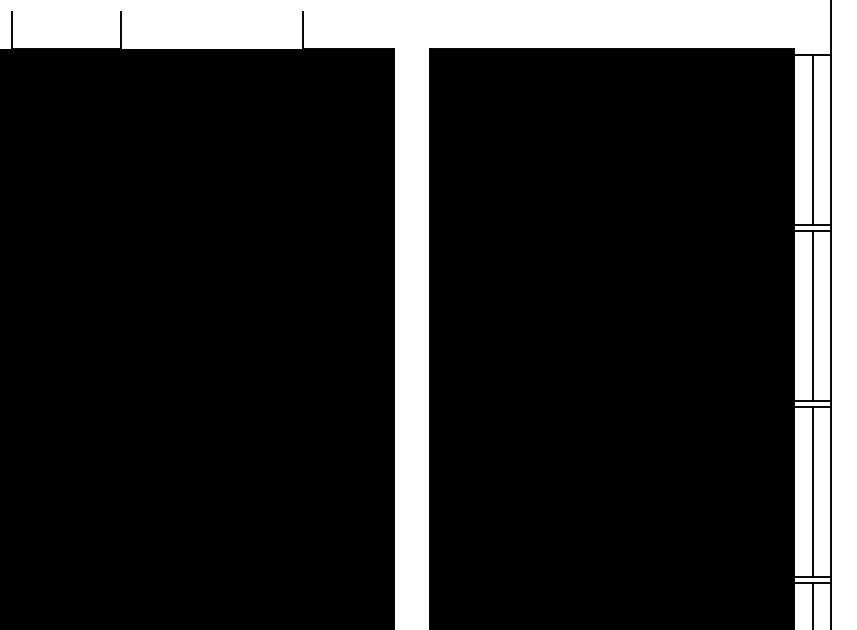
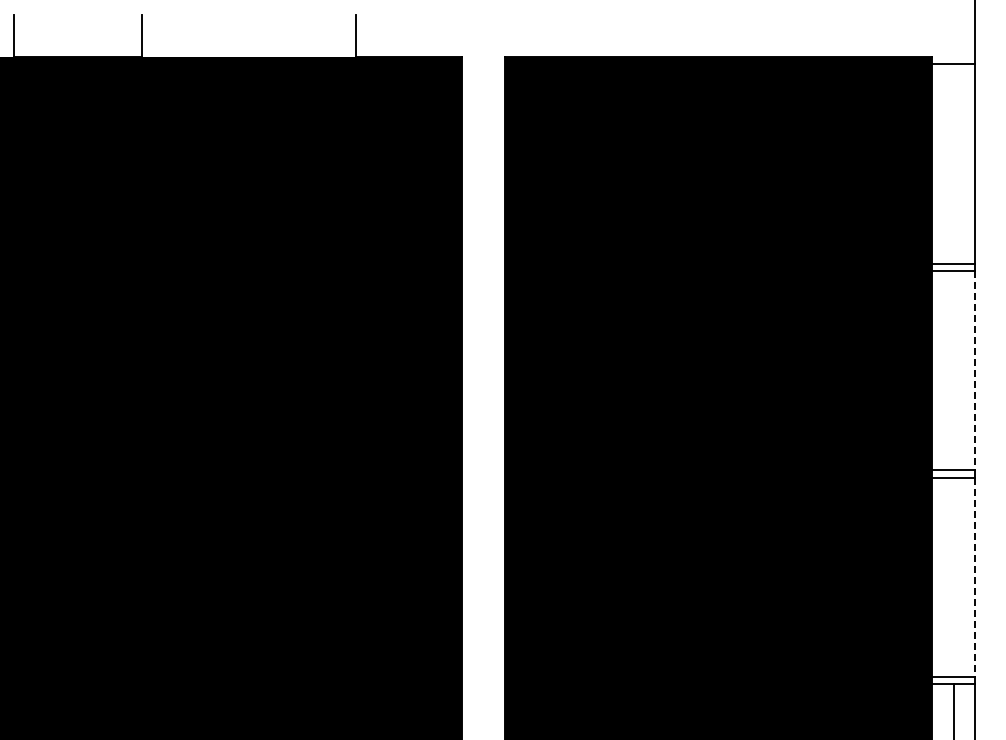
line: (812, 139) -> (953, 163), removed
line: (812, 315) -> (953, 370), removed
line: (831, 315) -> (975, 370), solid -> dashed
line: (812, 490) -> (953, 576), removed
line: (831, 491) -> (975, 577), solid -> dashed

